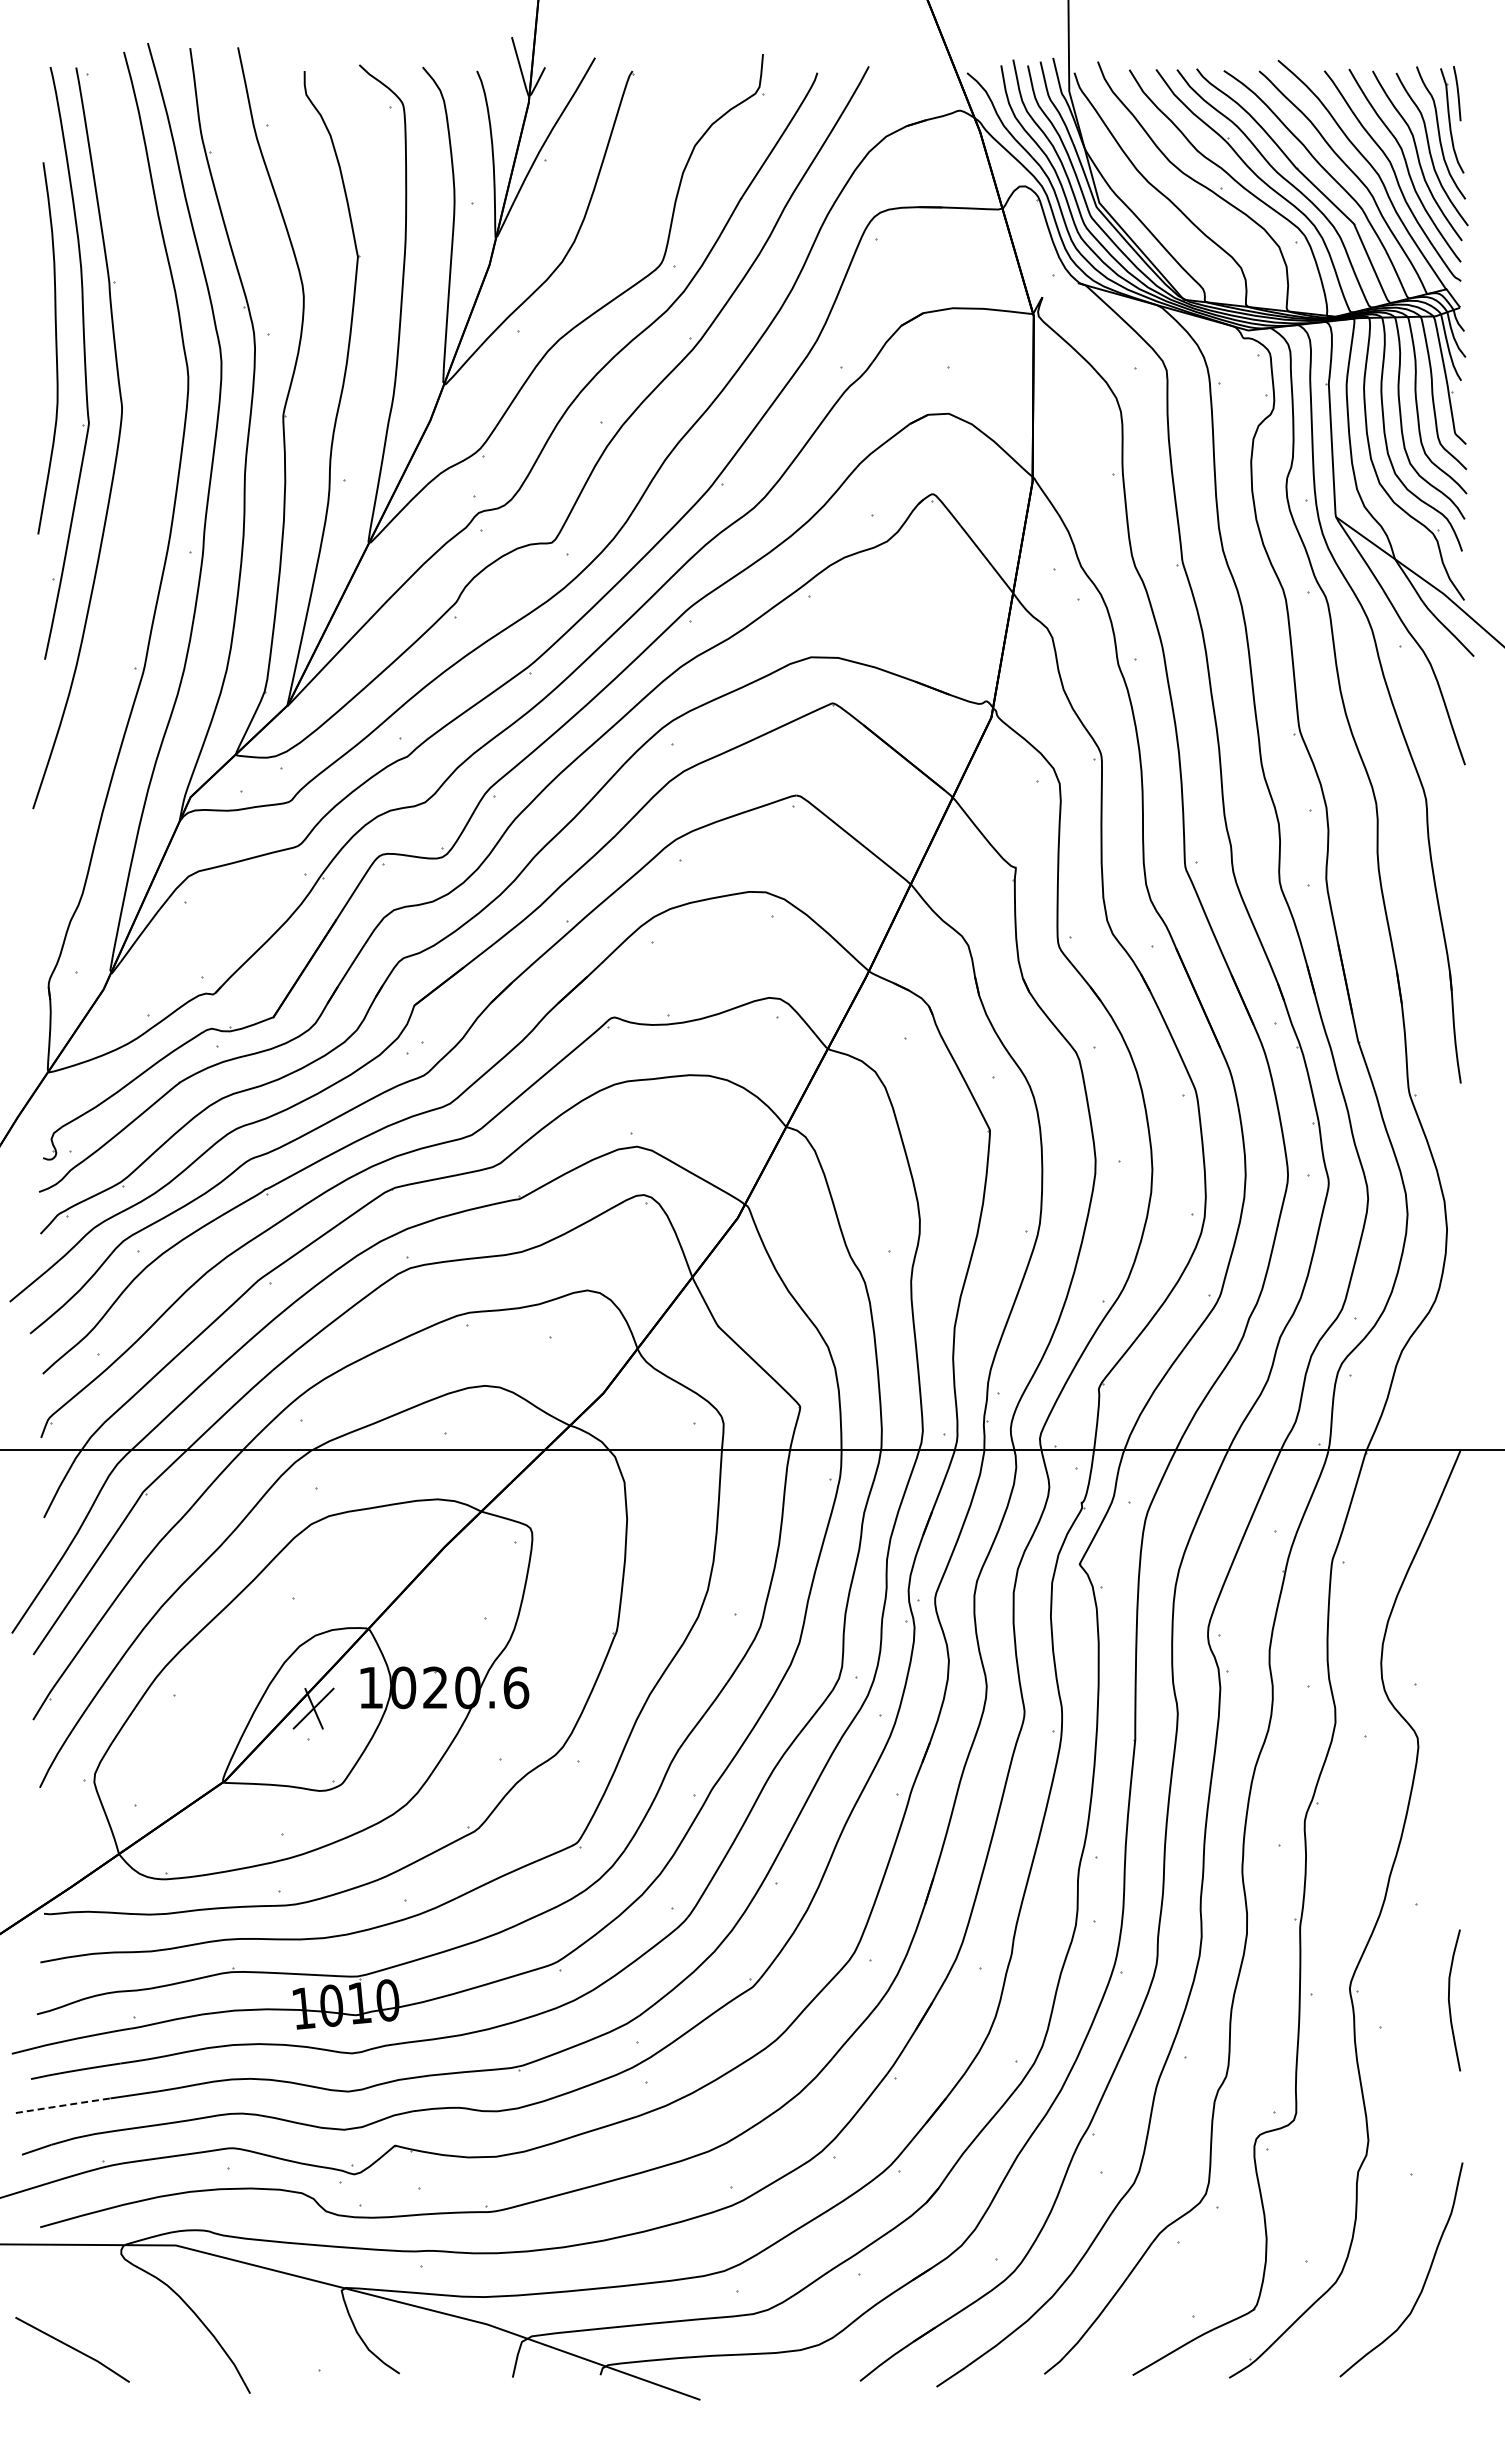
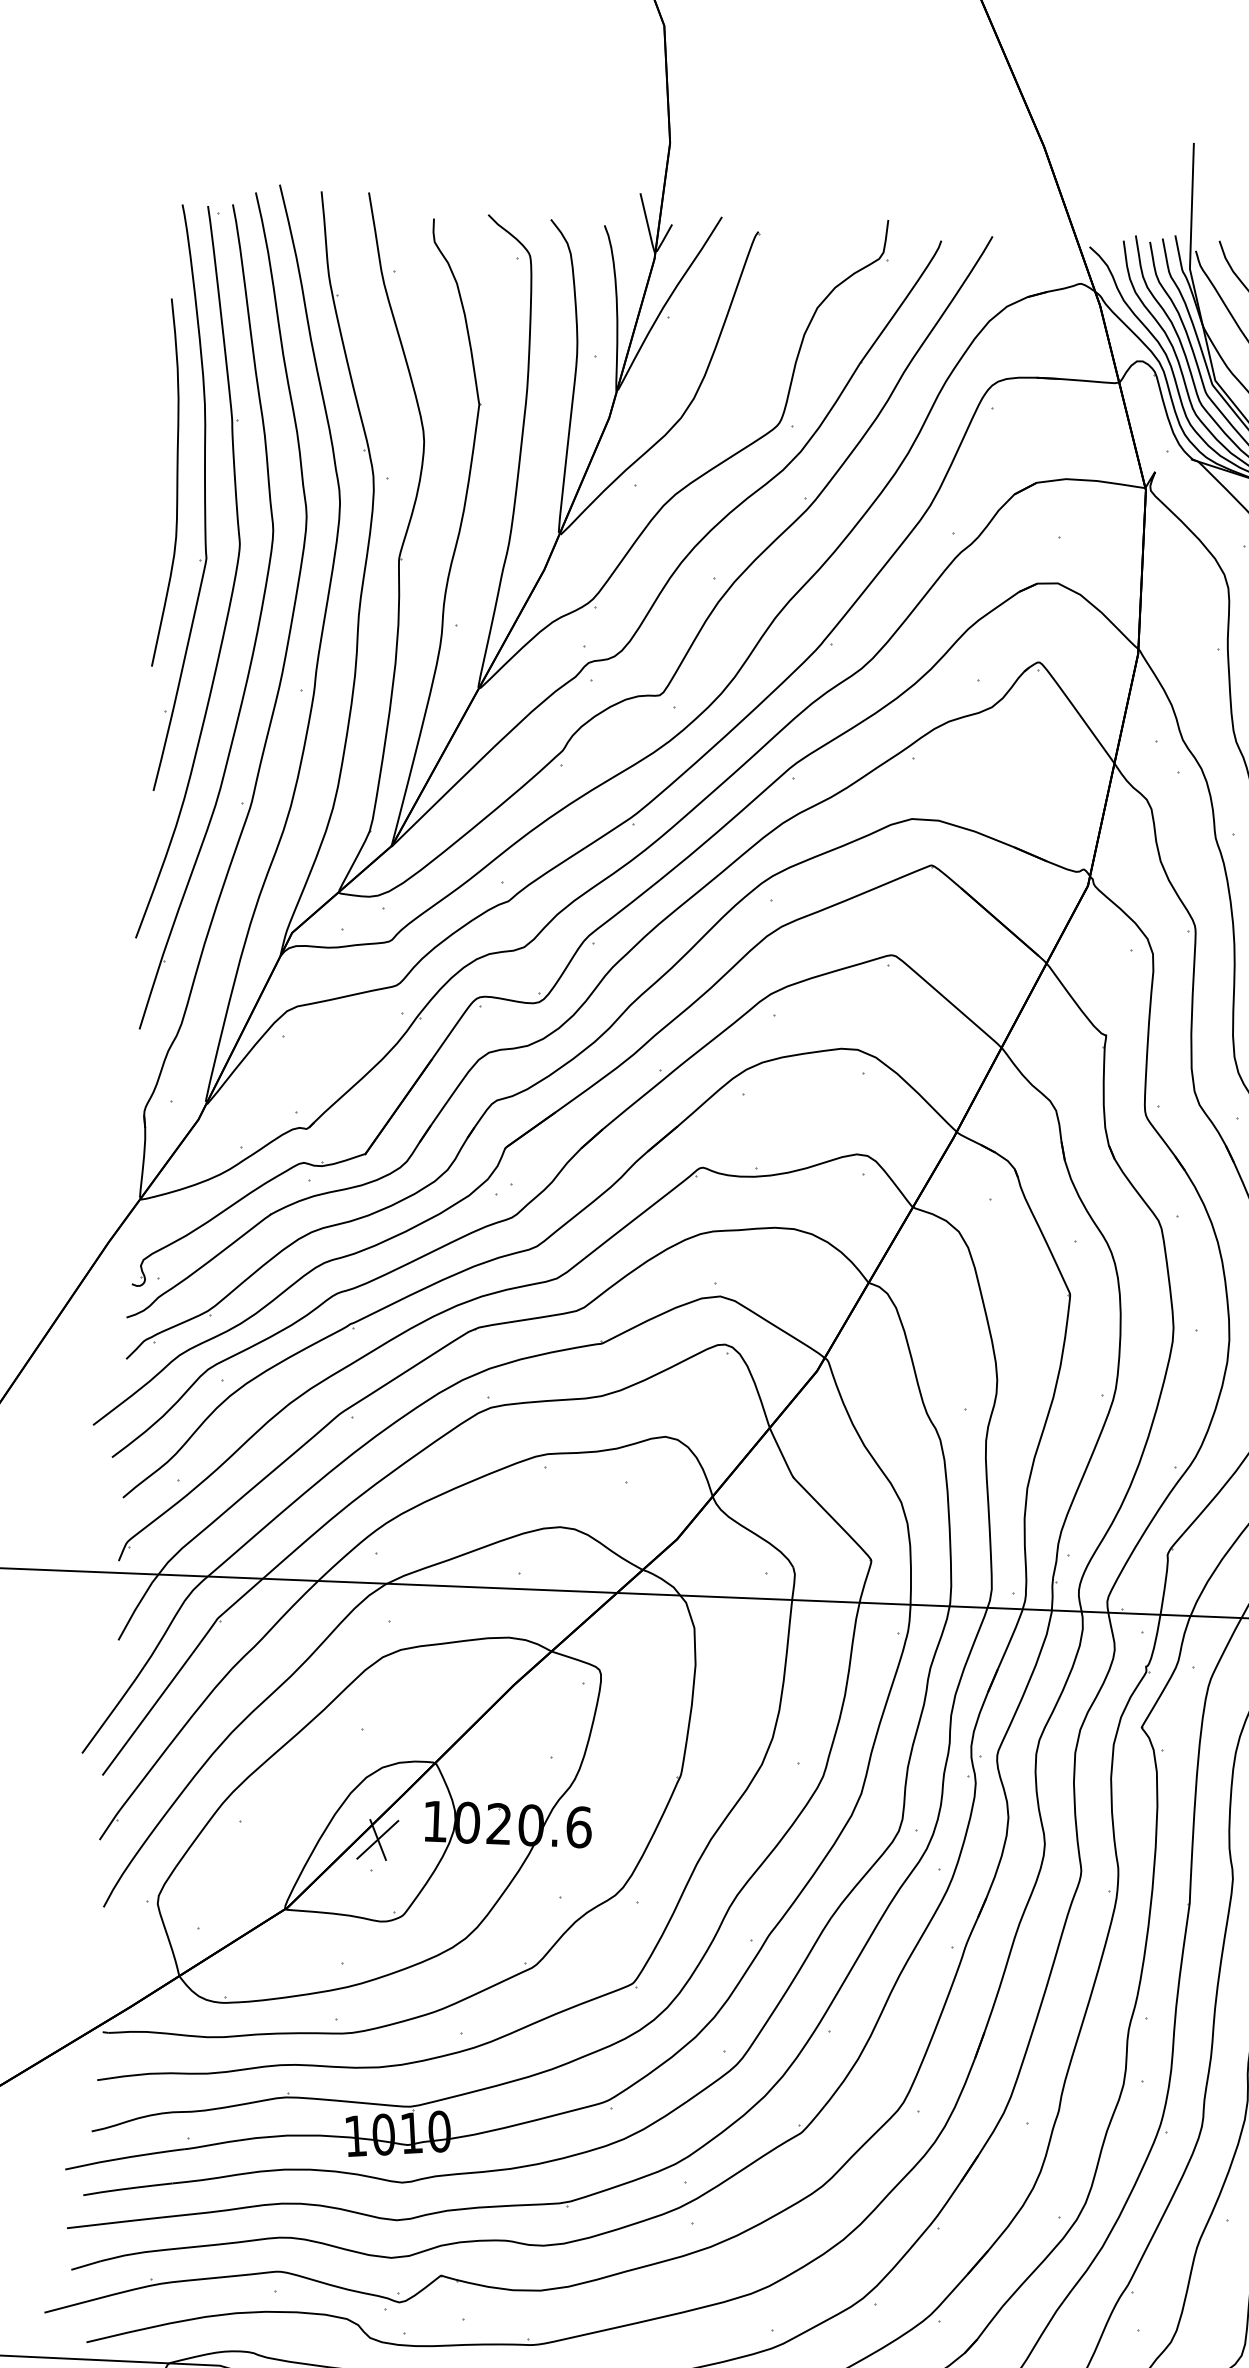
part: (143, 485) -> (257, 622), added
line: (63, 2105) -> (114, 2222), dashed -> solid

